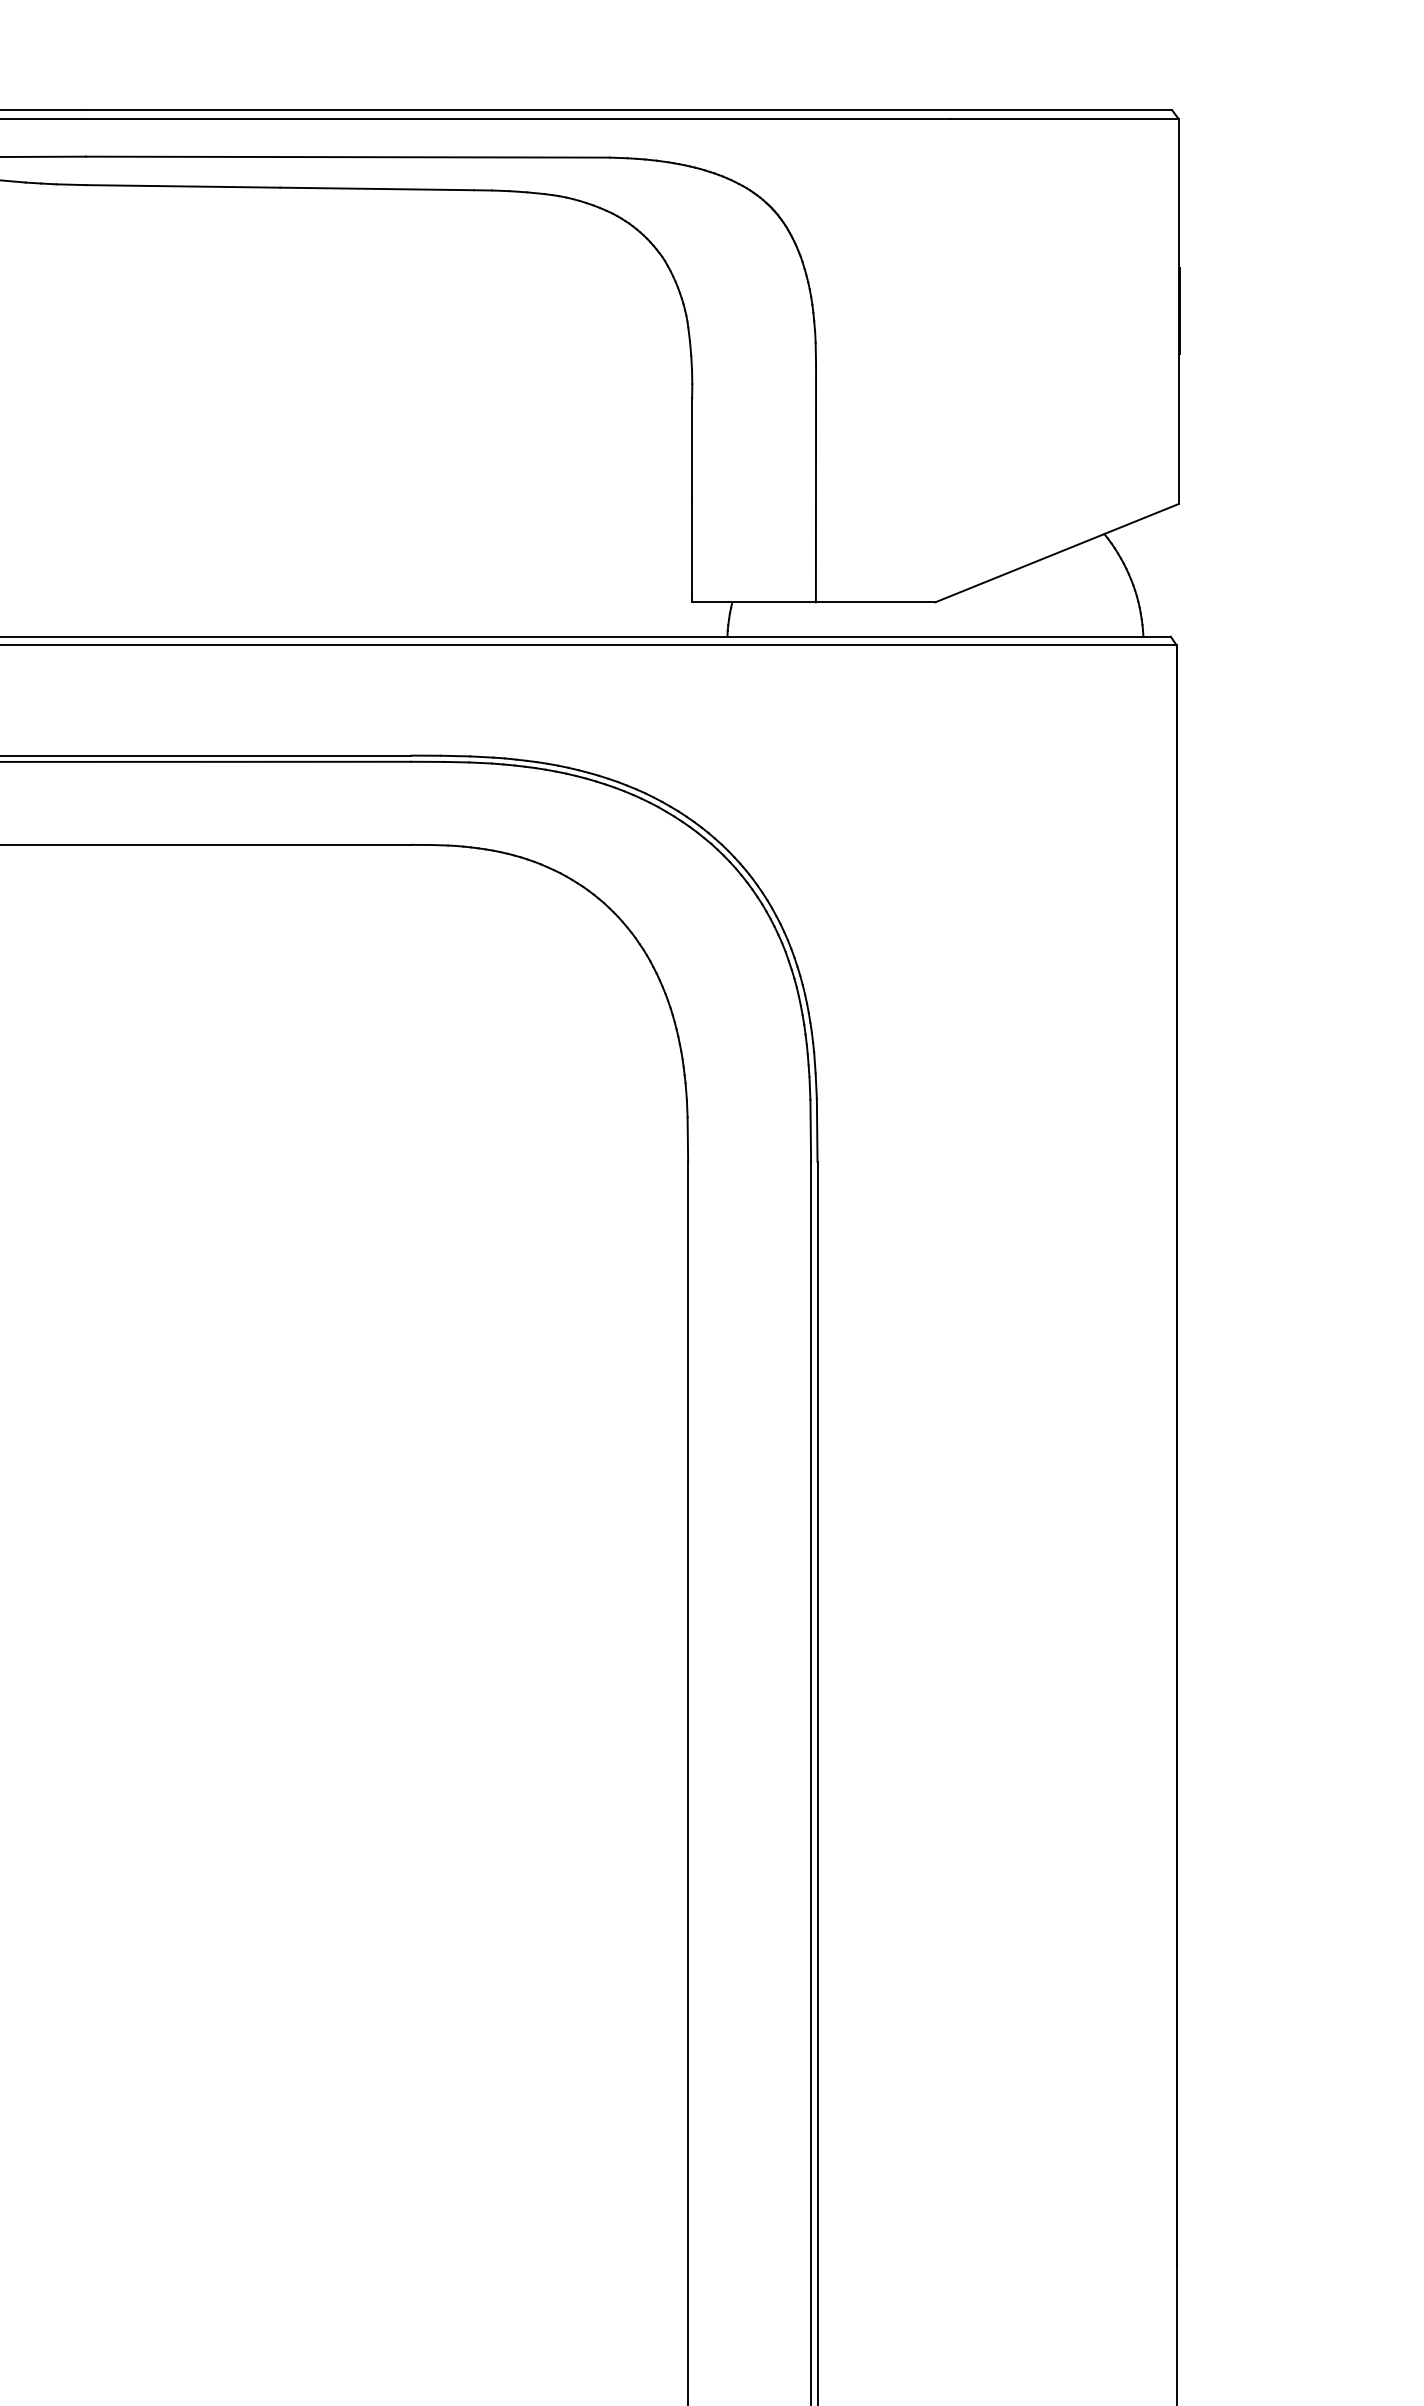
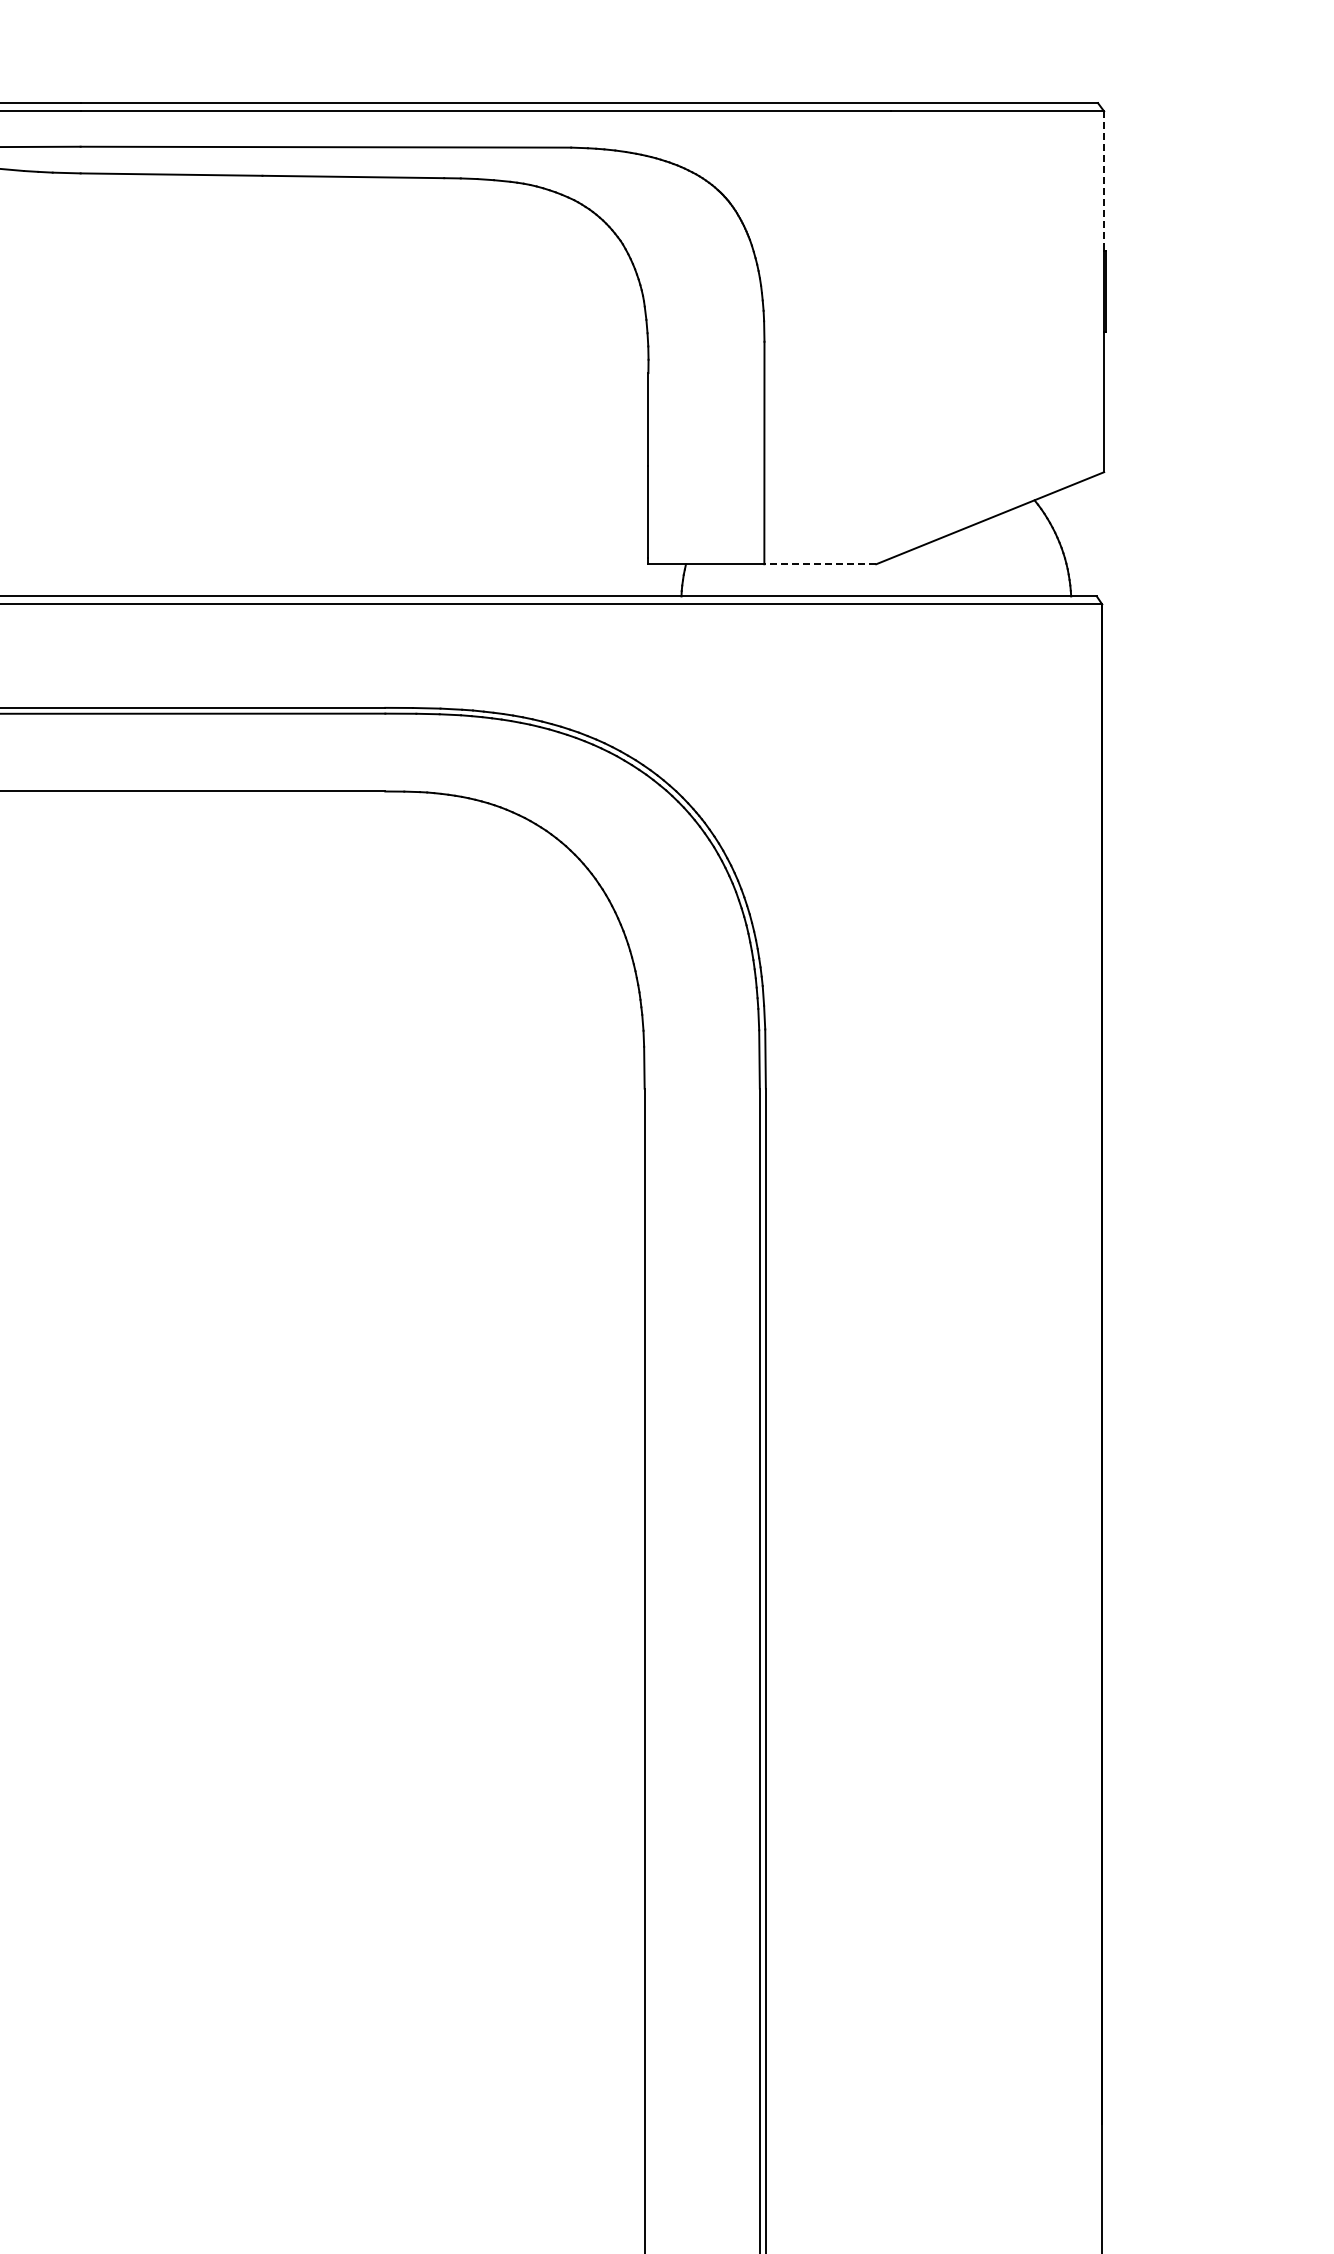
line: (1178, 193) -> (1104, 181), solid -> dashed
line: (875, 602) -> (820, 564), solid -> dashed

